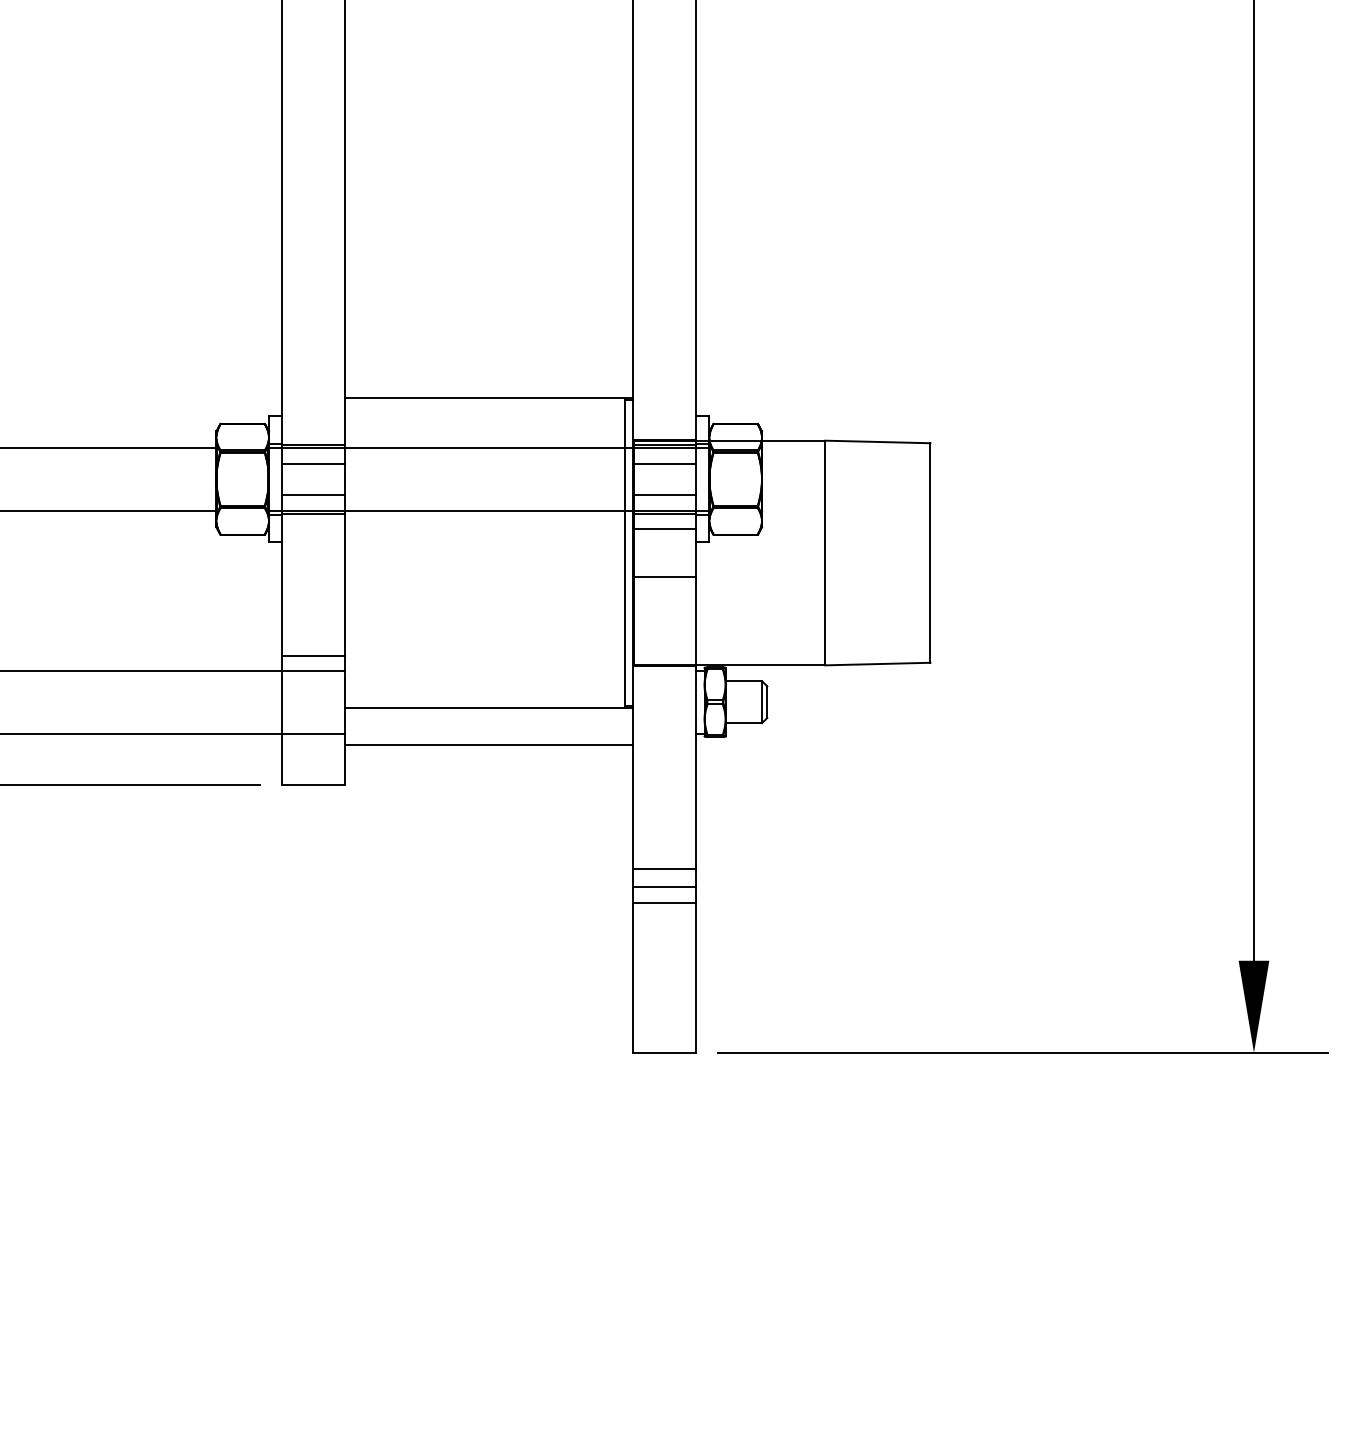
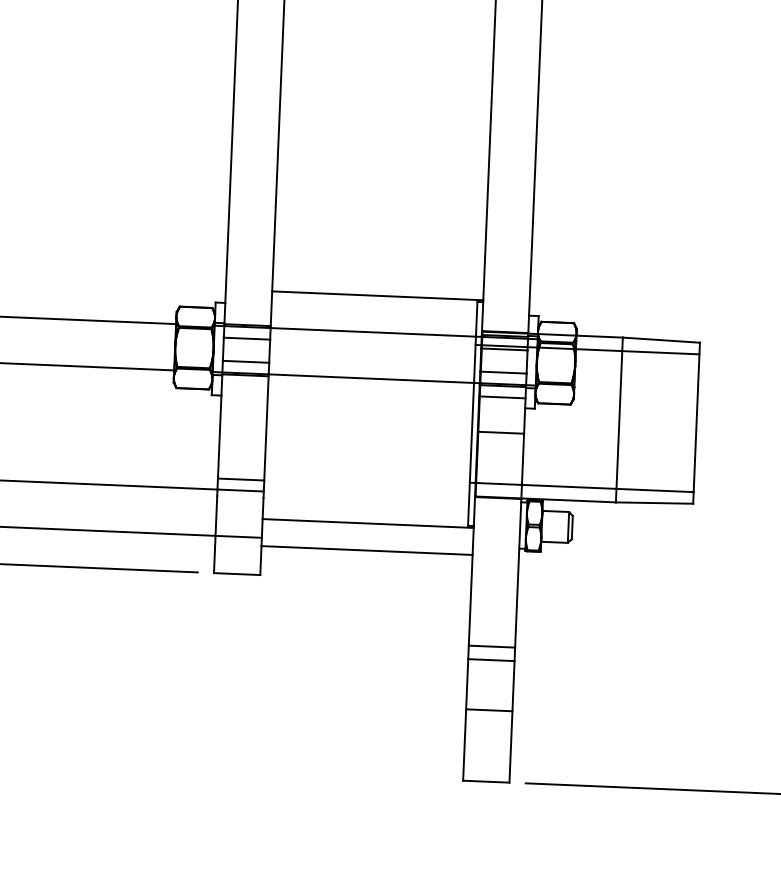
line: (777, 459) -> (587, 349), added
line: (777, 646) -> (581, 487), added
line: (664, 902) -> (489, 710), moved

